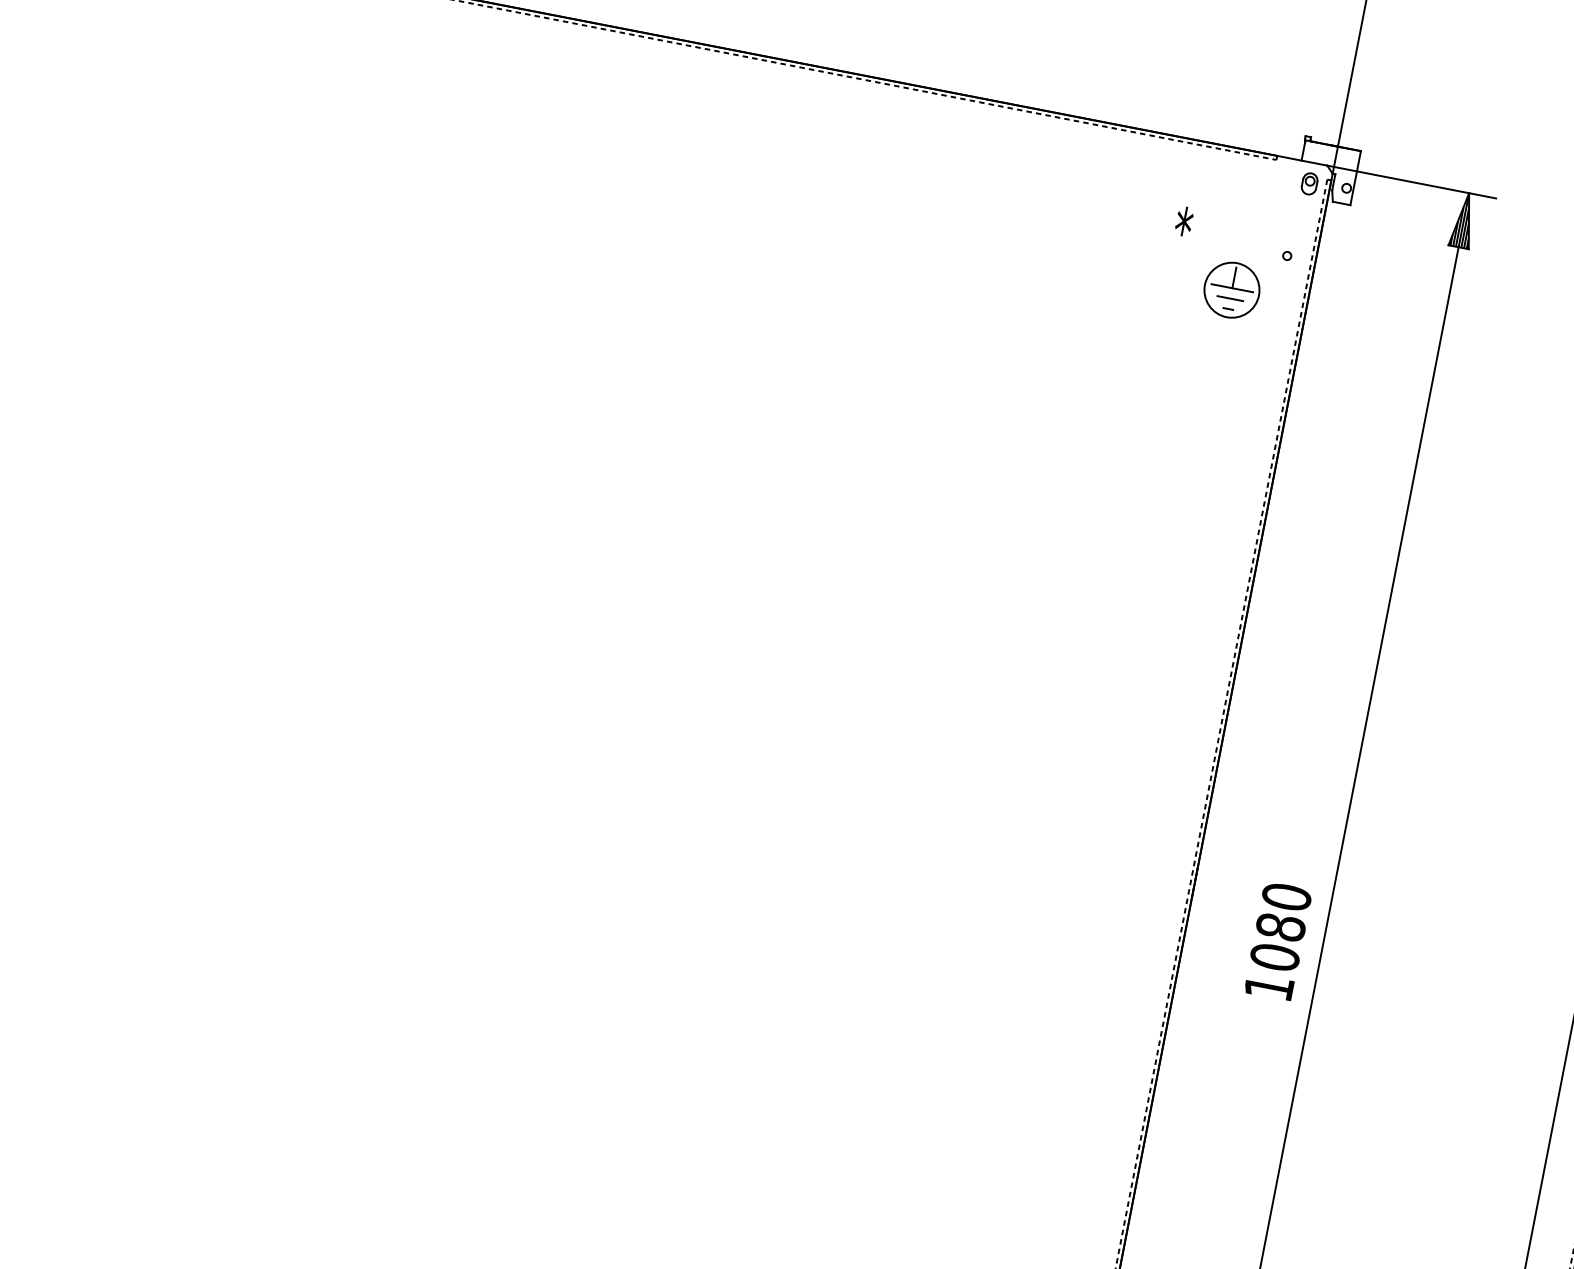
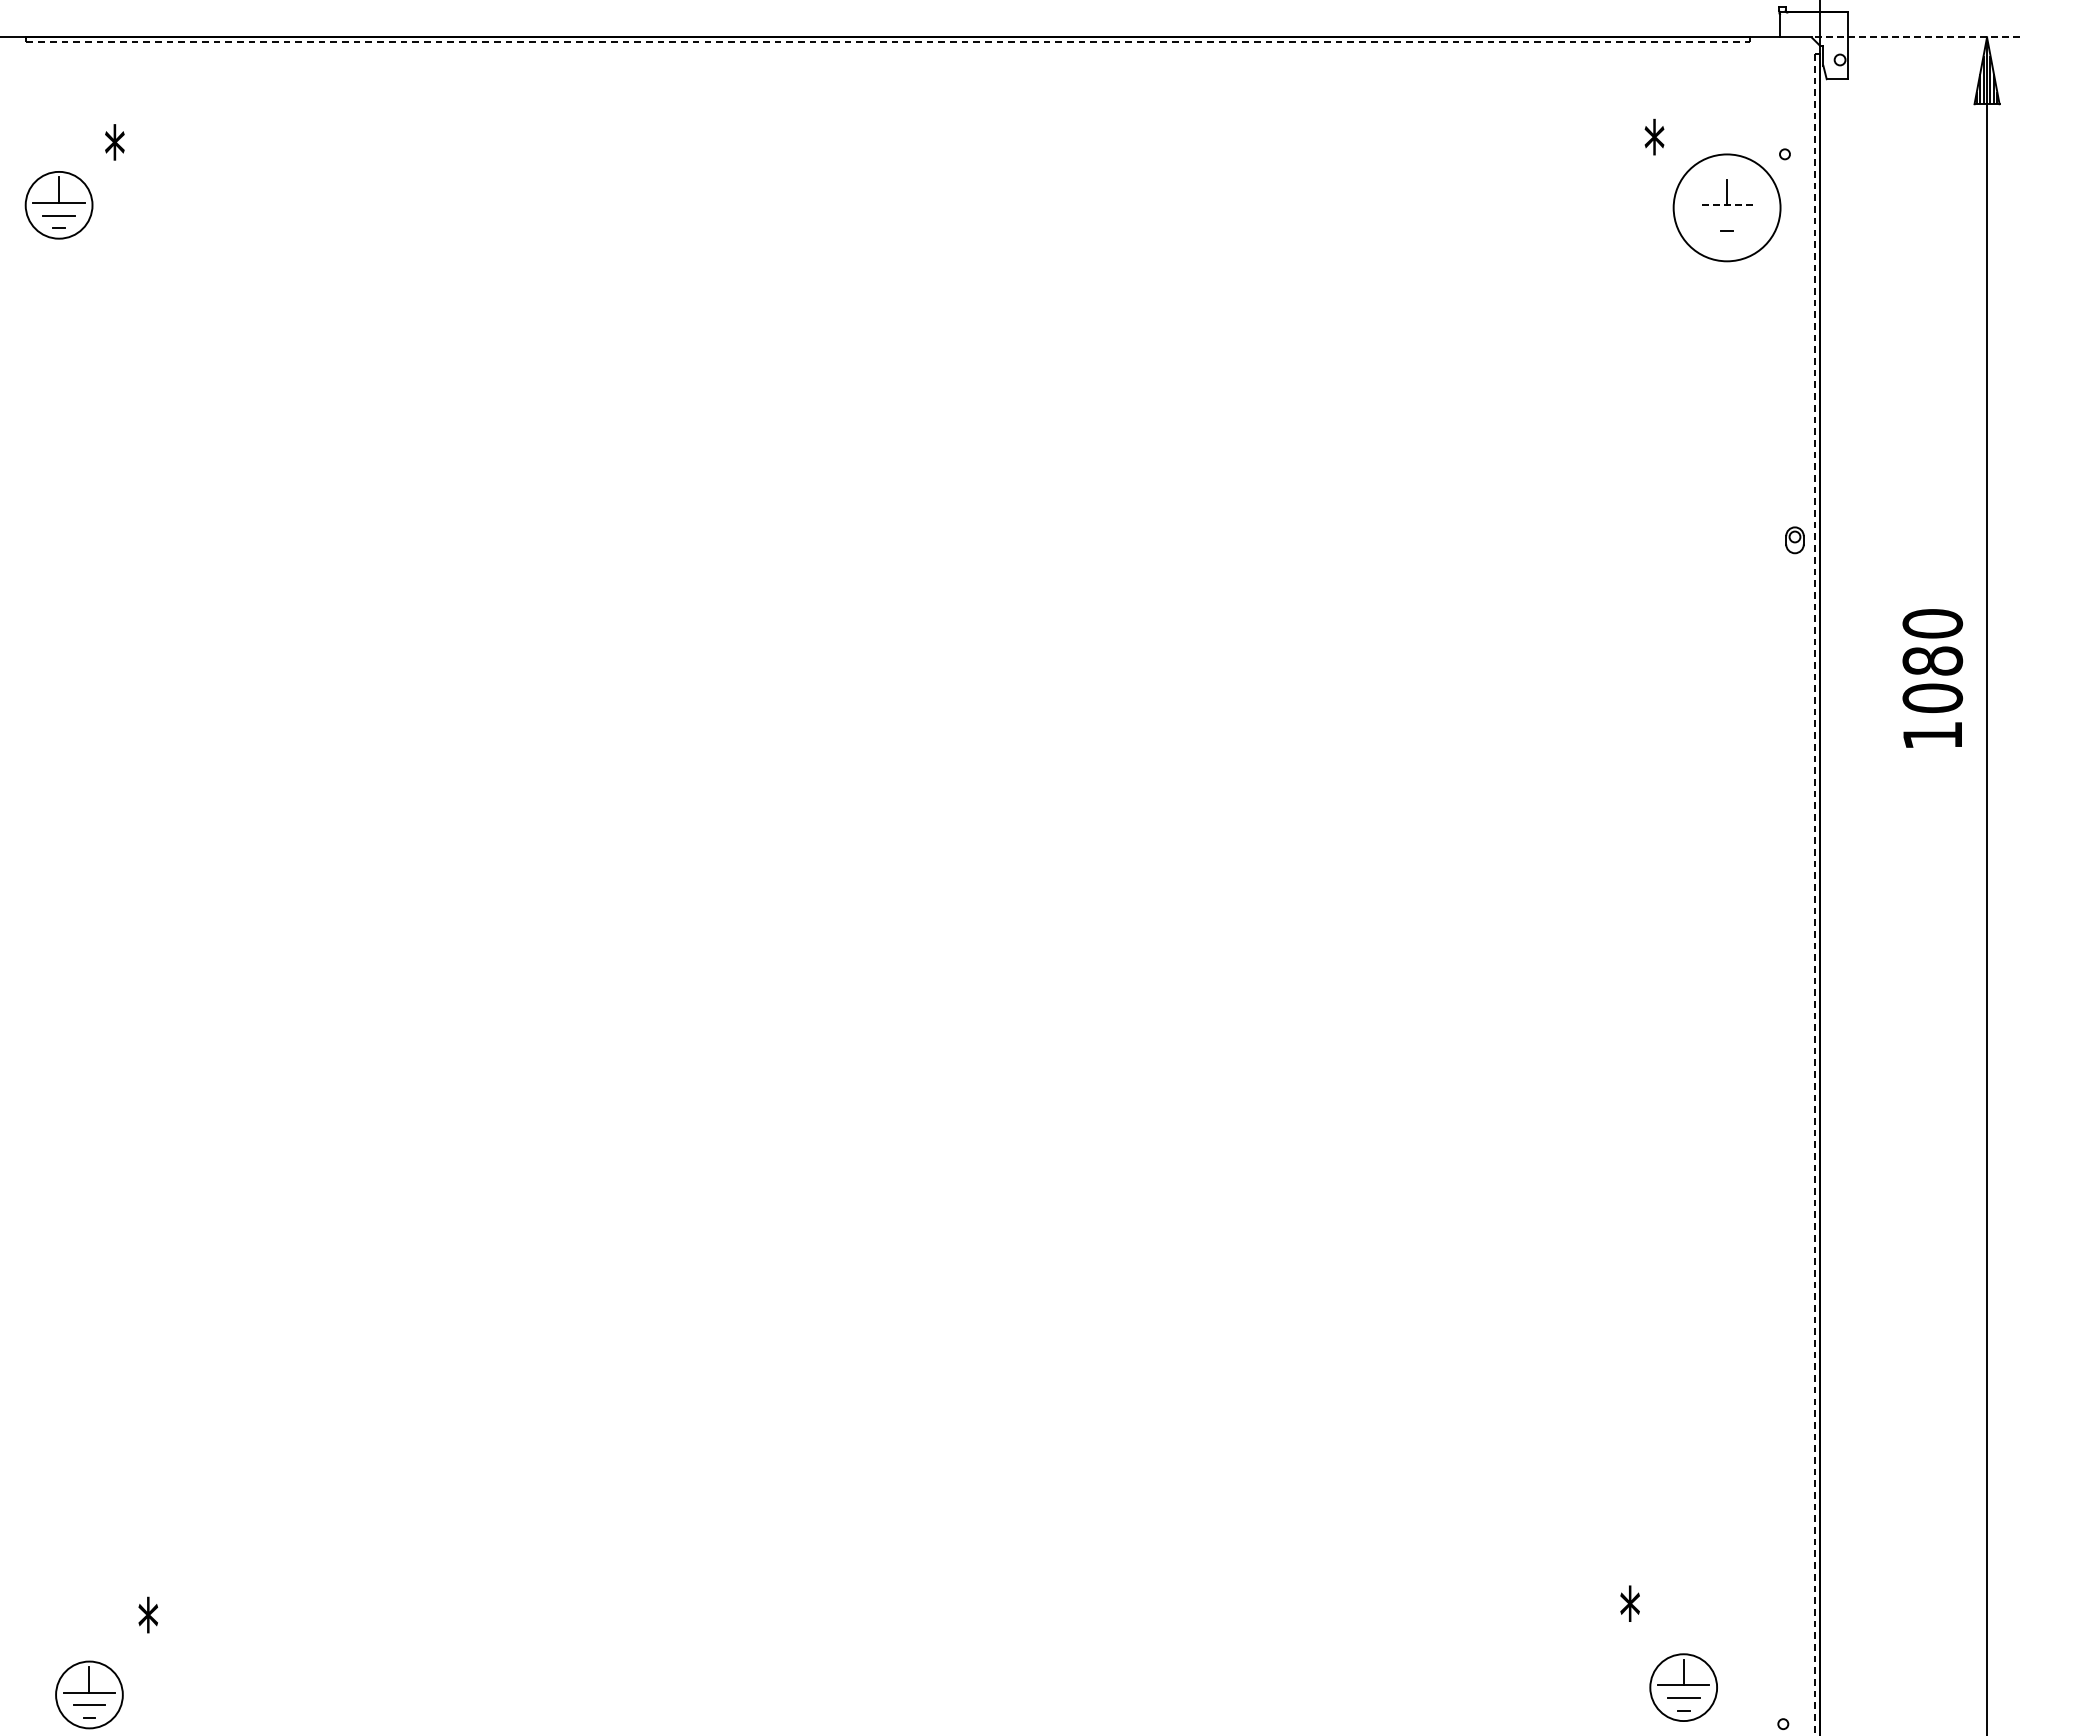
line: (1411, 181) -> (1915, 37), solid -> dashed
part: (1309, 183) -> (1794, 540), moved
line: (1232, 288) -> (1727, 205), solid -> dashed
circle: (1231, 289) -> (1726, 207), size x1.6
line: (1229, 298) -> (1726, 218), removed
text: (1277, 941) -> (1932, 678), moved

